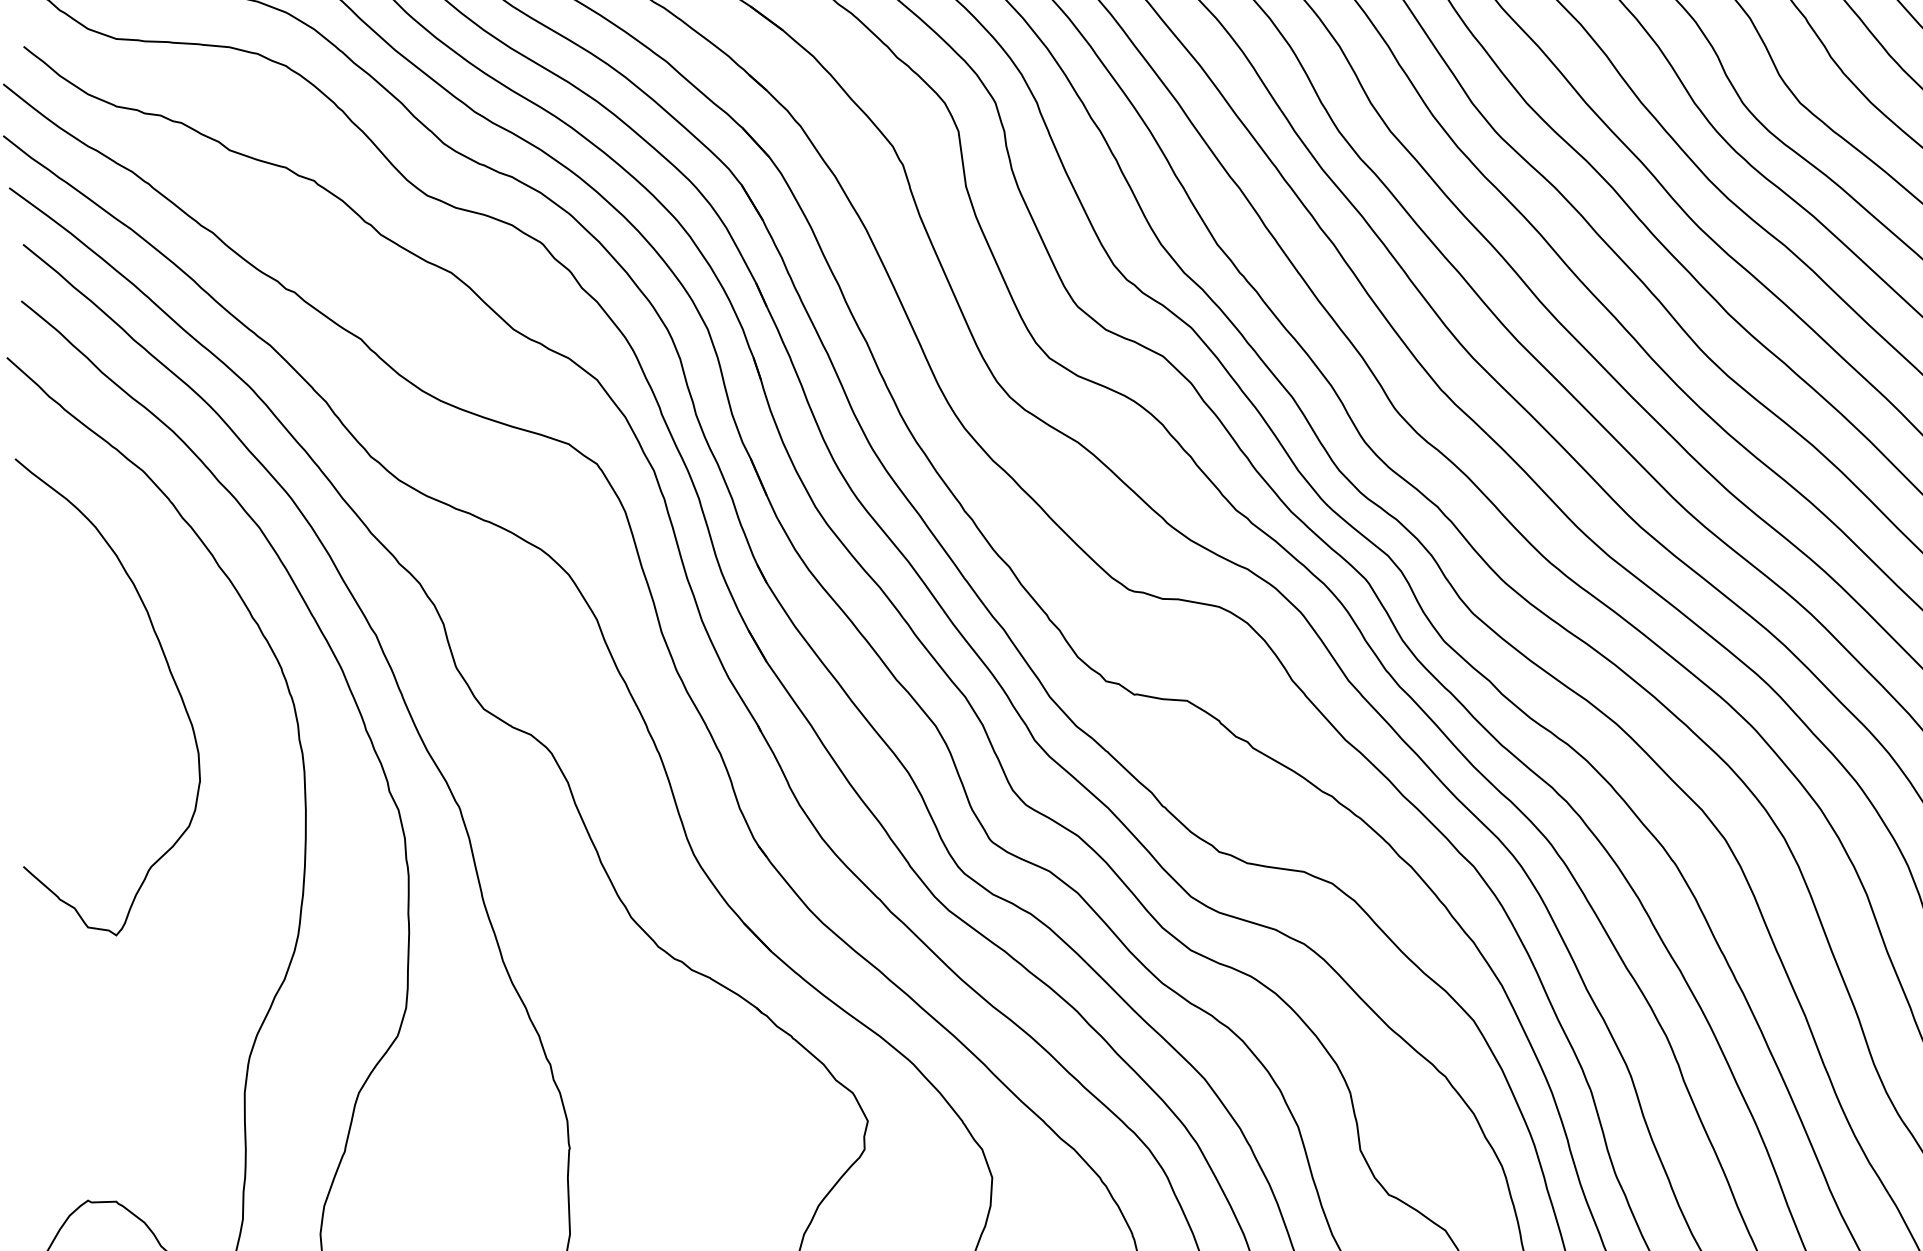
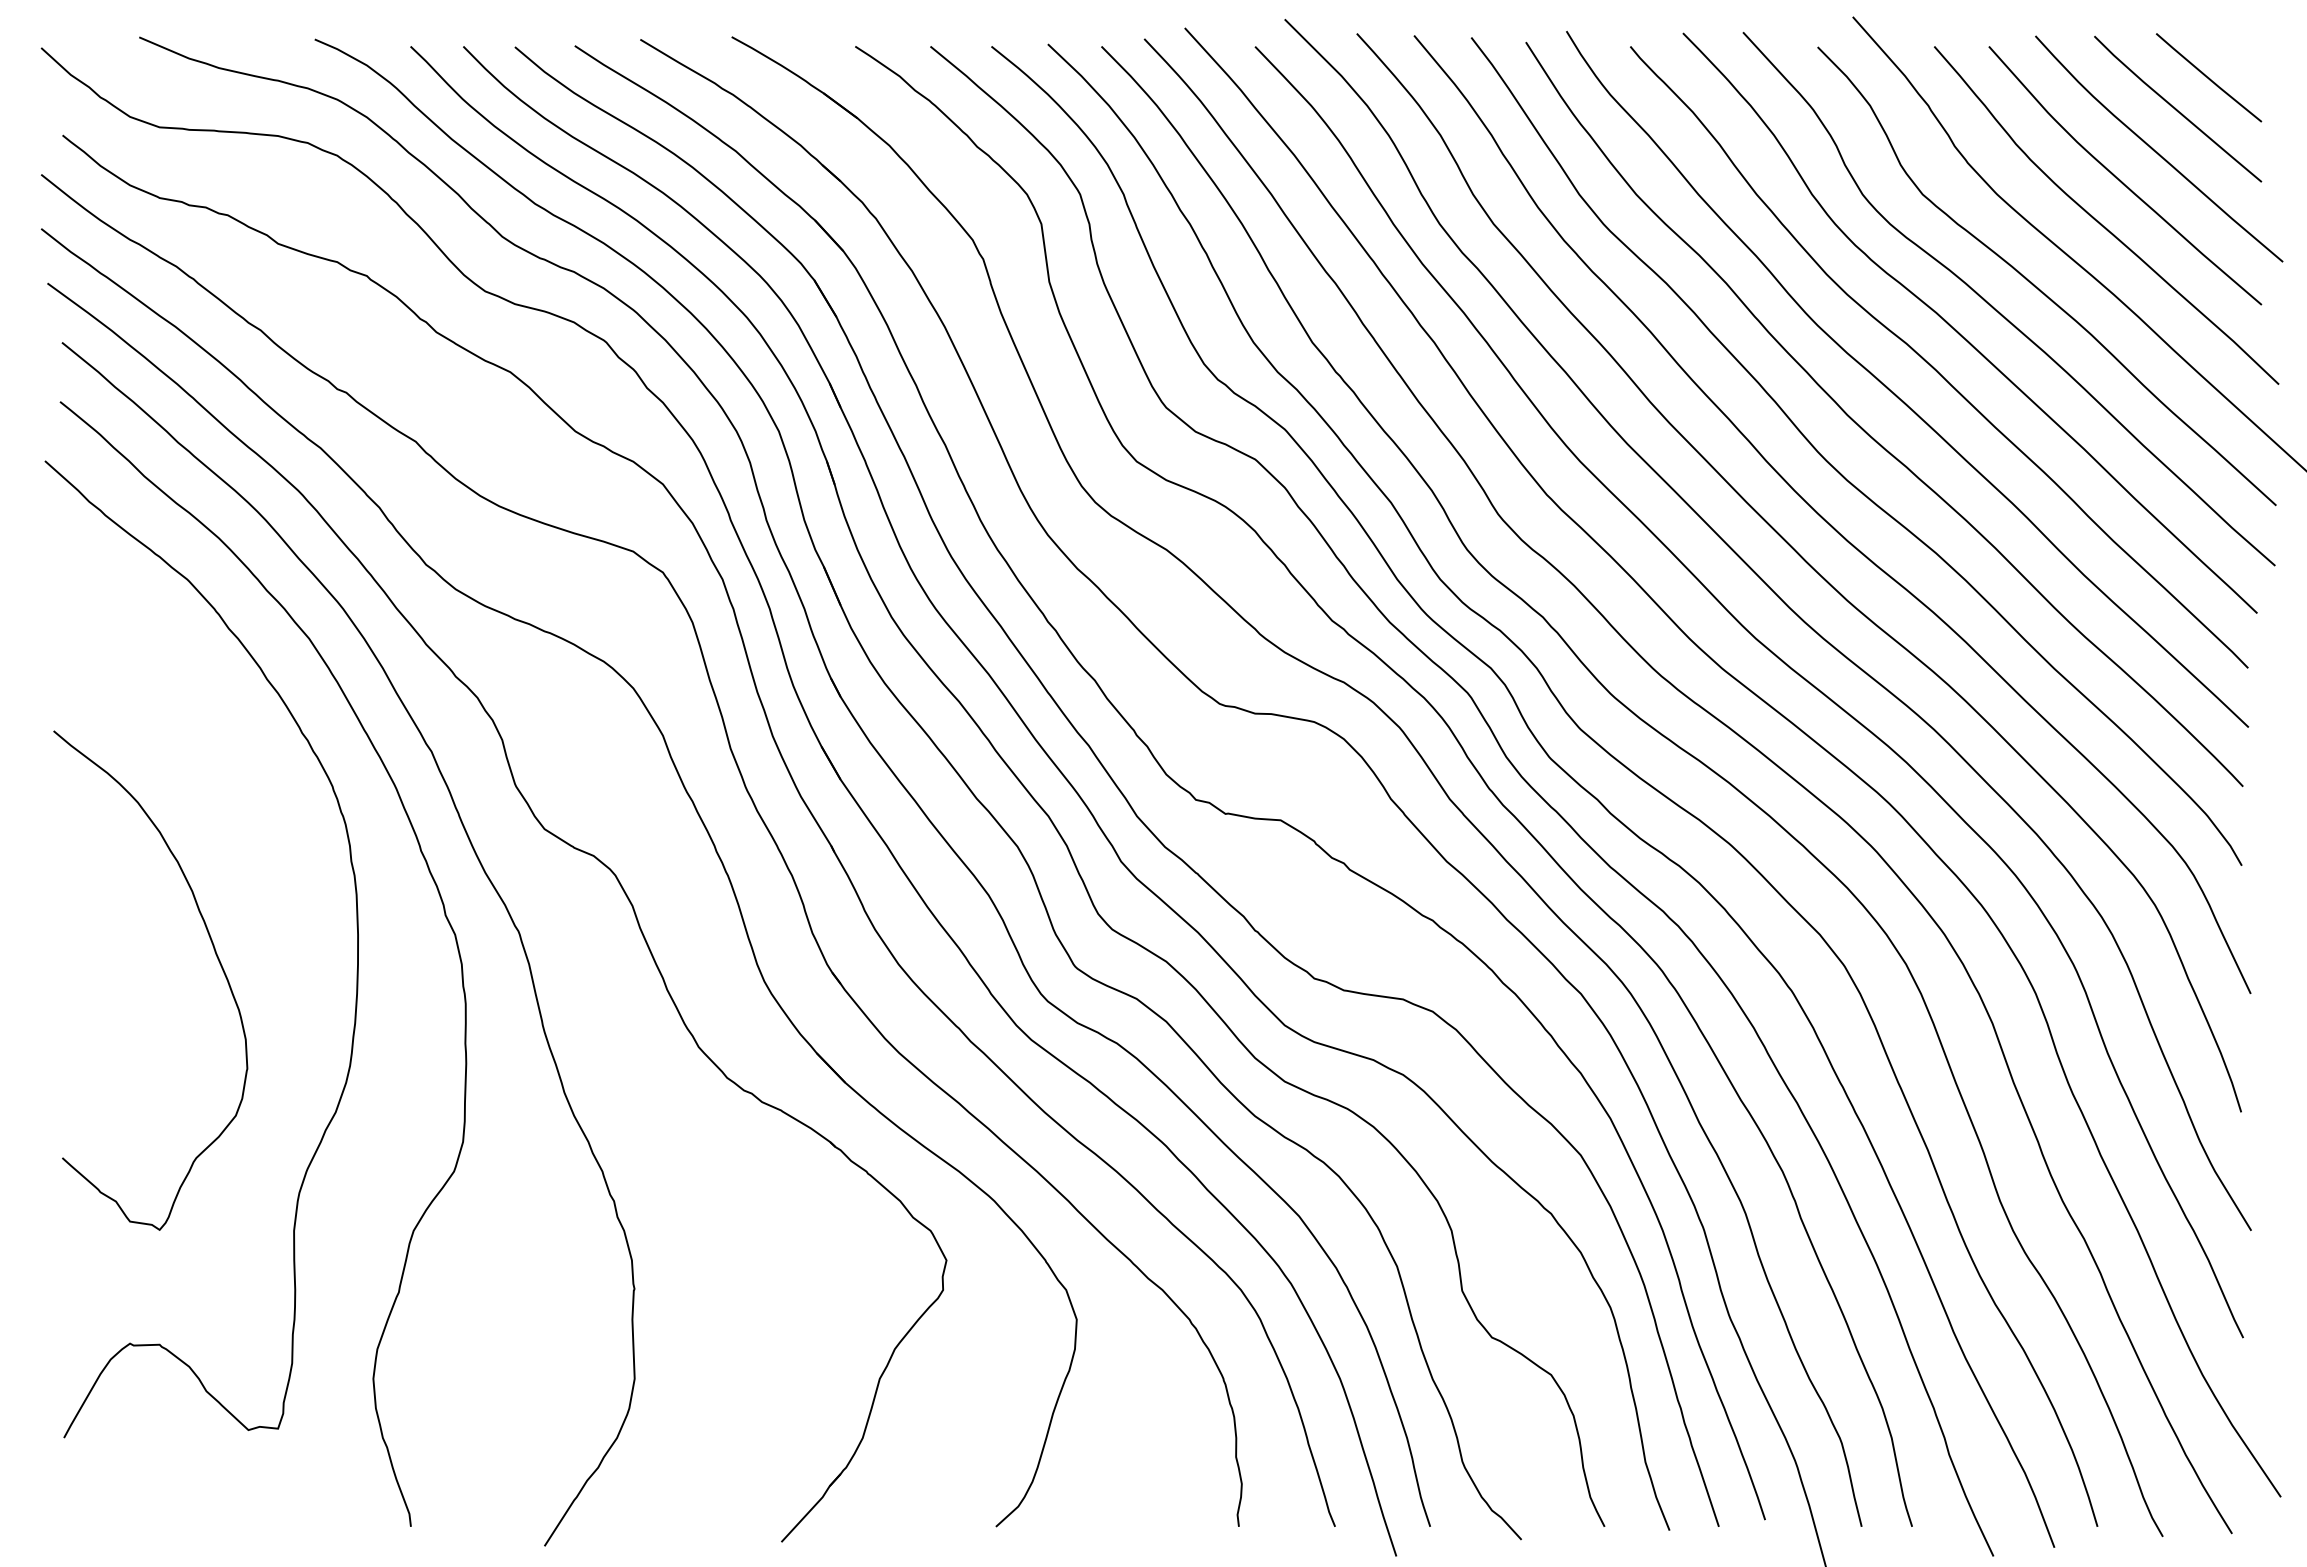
curve: (168, 670) -> (214, 952), moved

